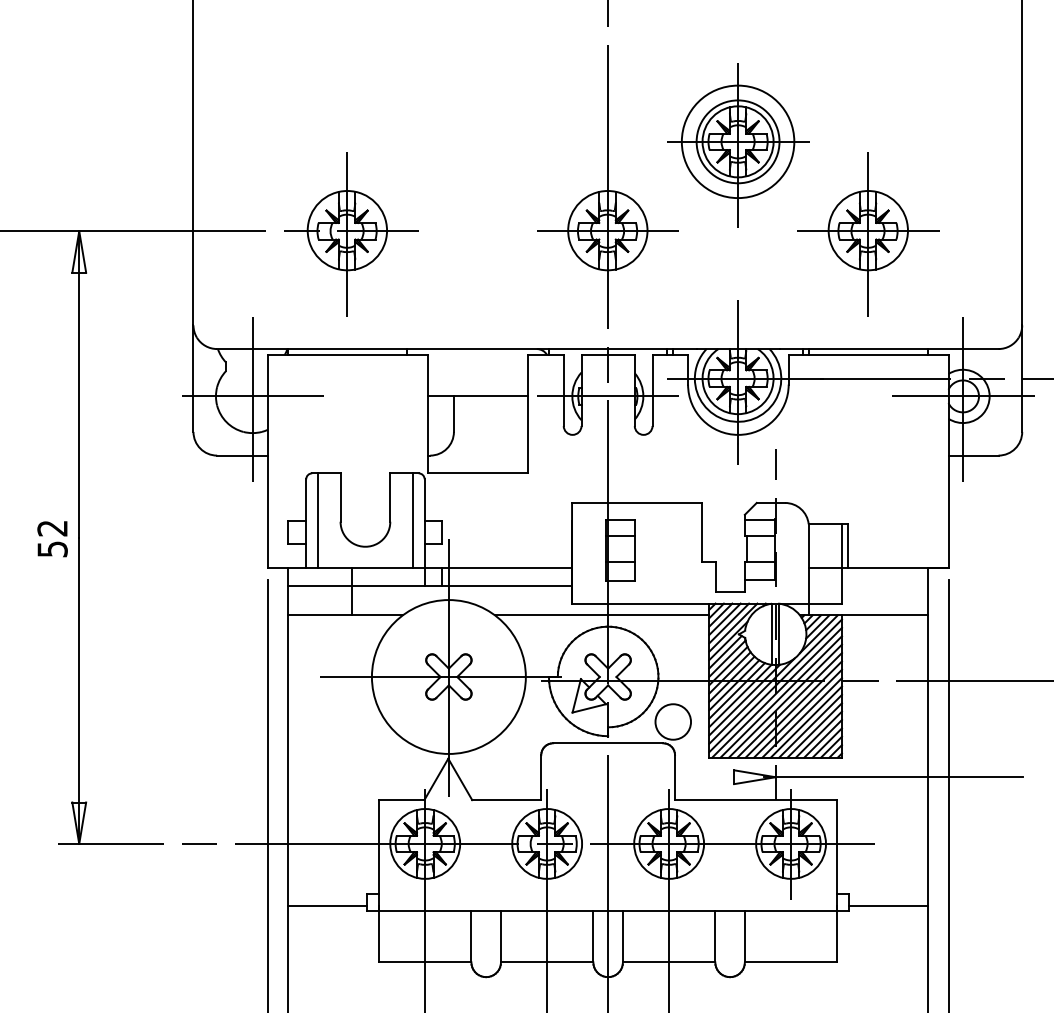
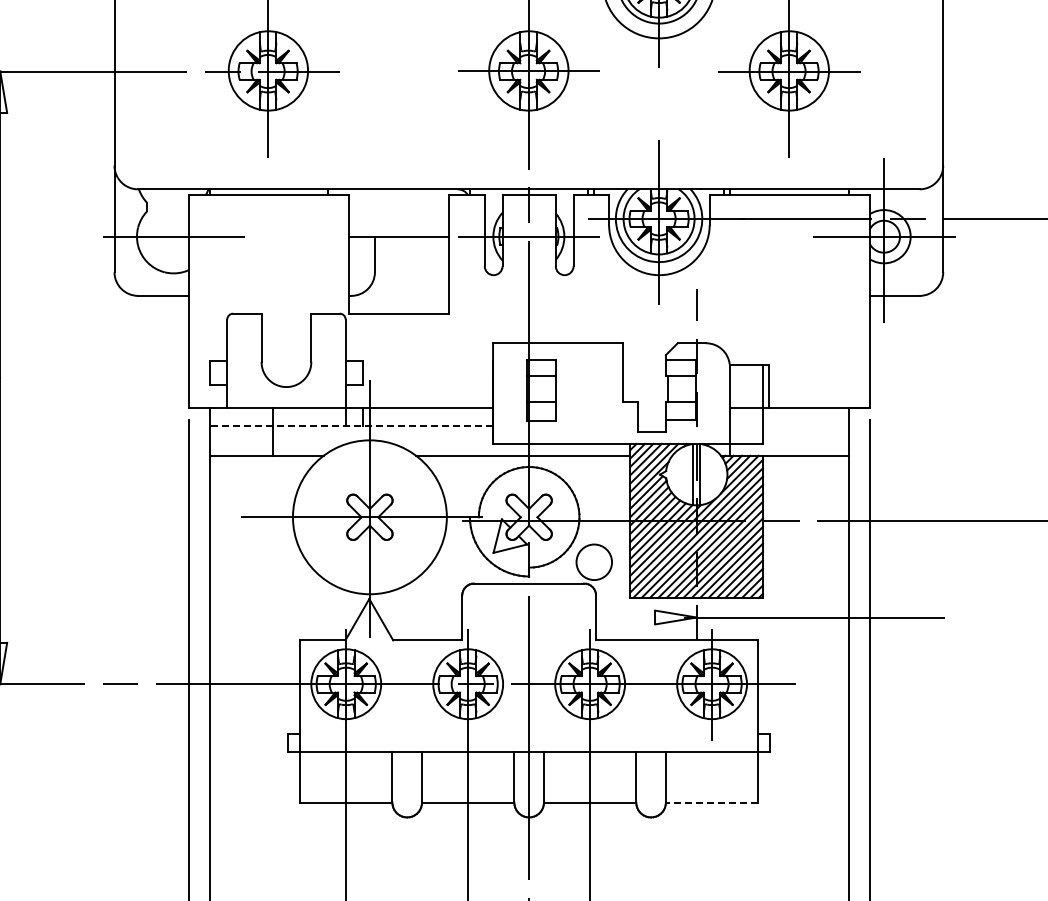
line: (252, 399) -> (173, 239), removed
line: (318, 520) -> (239, 360), removed
line: (412, 520) -> (333, 360), removed
line: (430, 585) -> (351, 425), solid -> dashed
line: (327, 905) -> (248, 745), removed
line: (888, 905) -> (809, 745), removed
line: (790, 962) -> (711, 802), solid -> dashed

